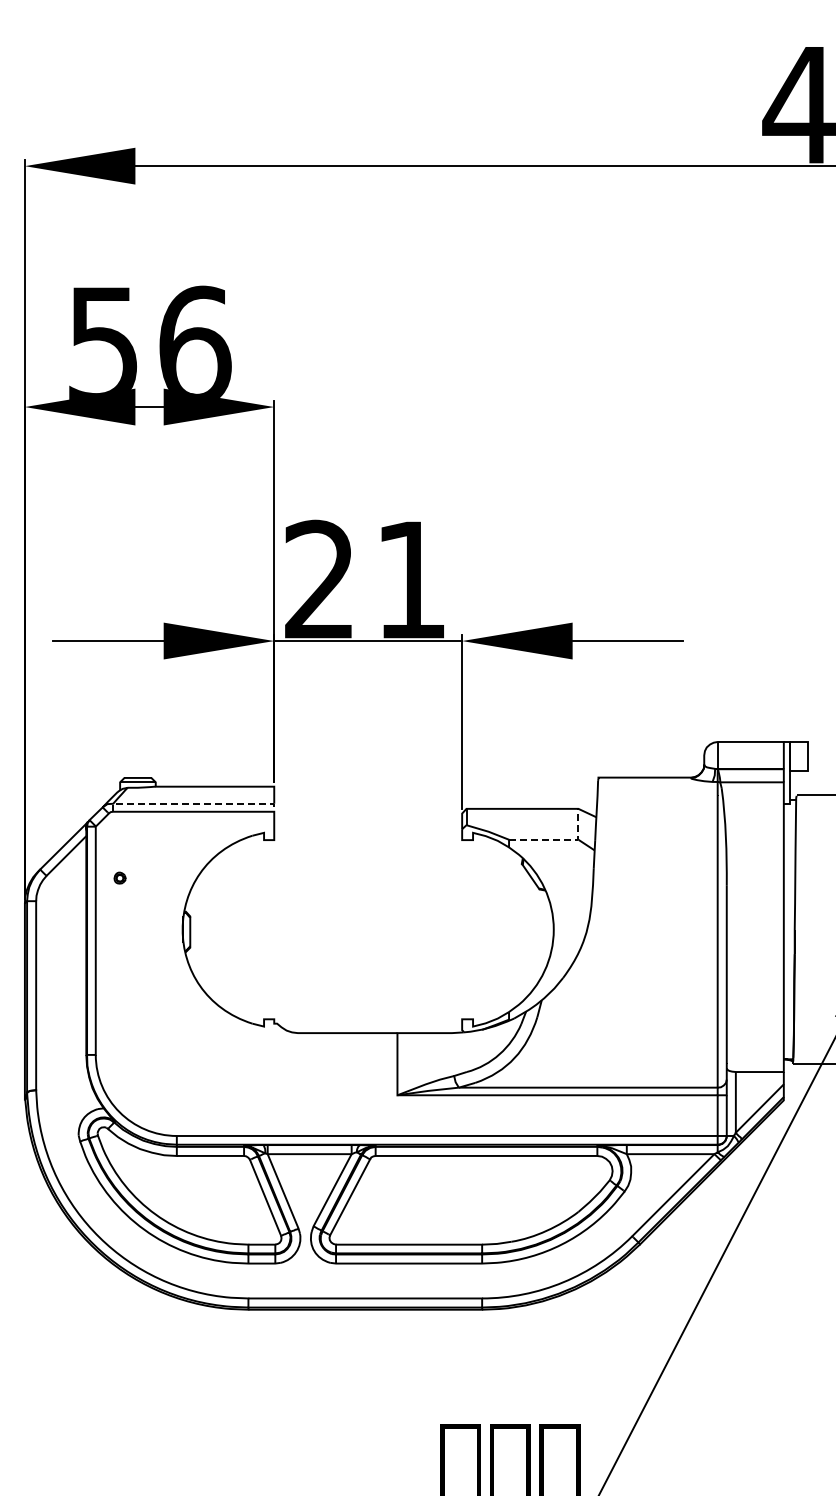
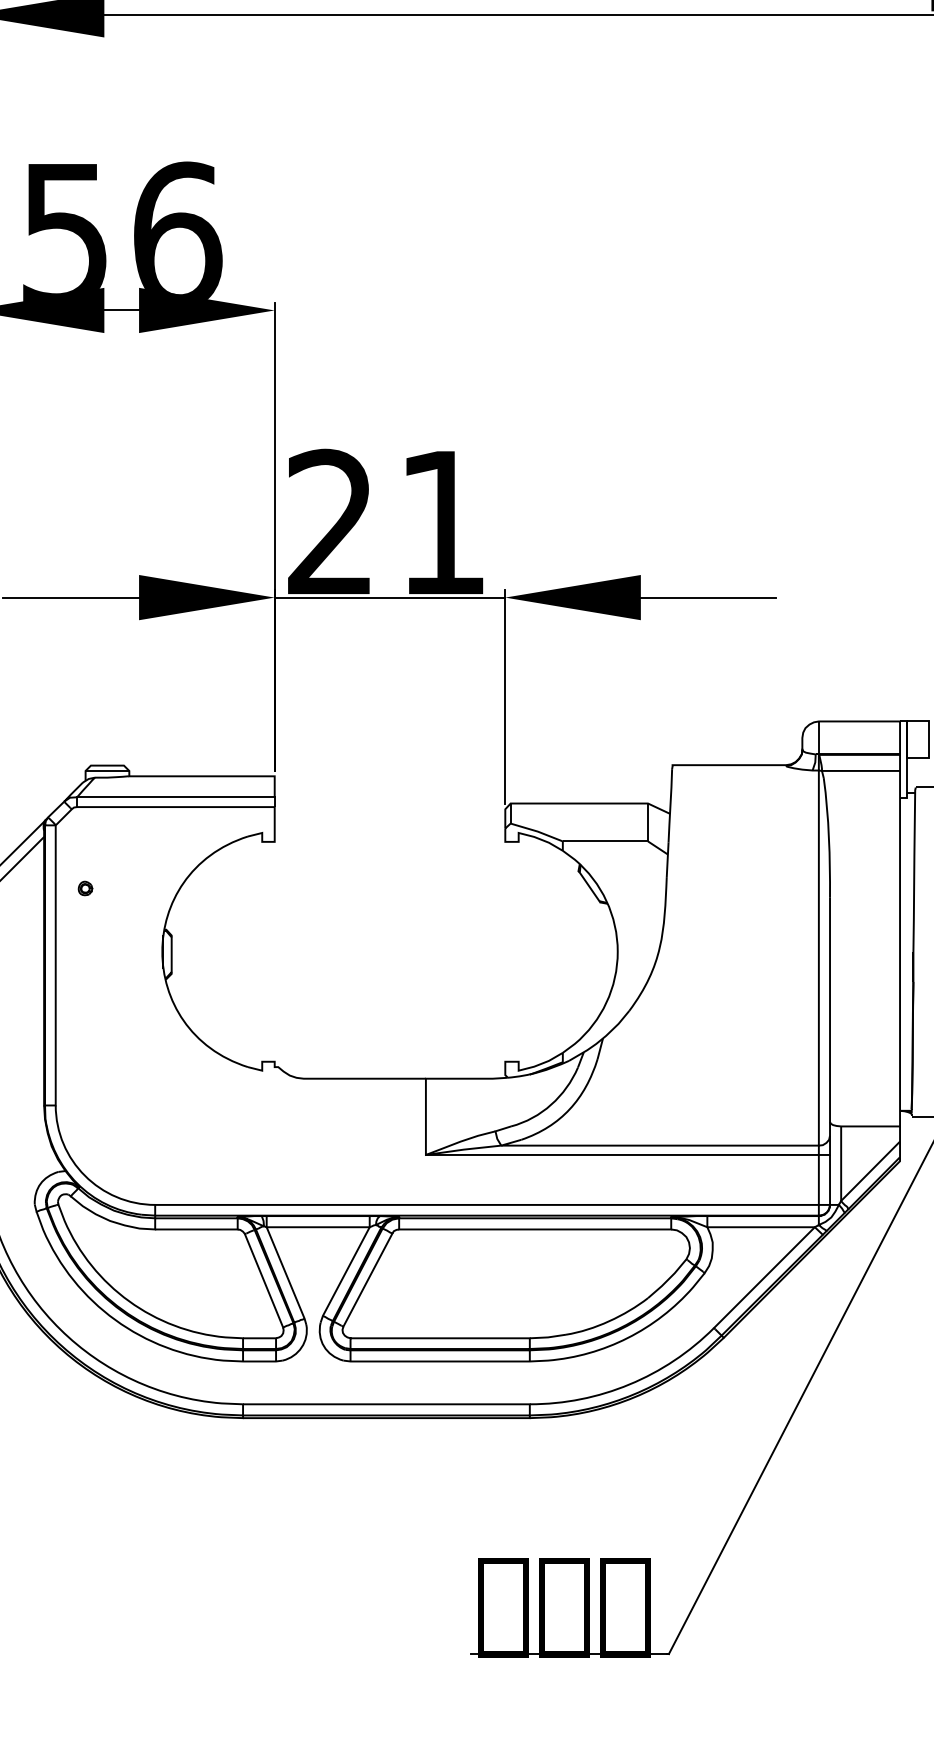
line: (193, 803) -> (175, 796), dashed -> solid
line: (559, 839) -> (624, 841), dashed -> solid

